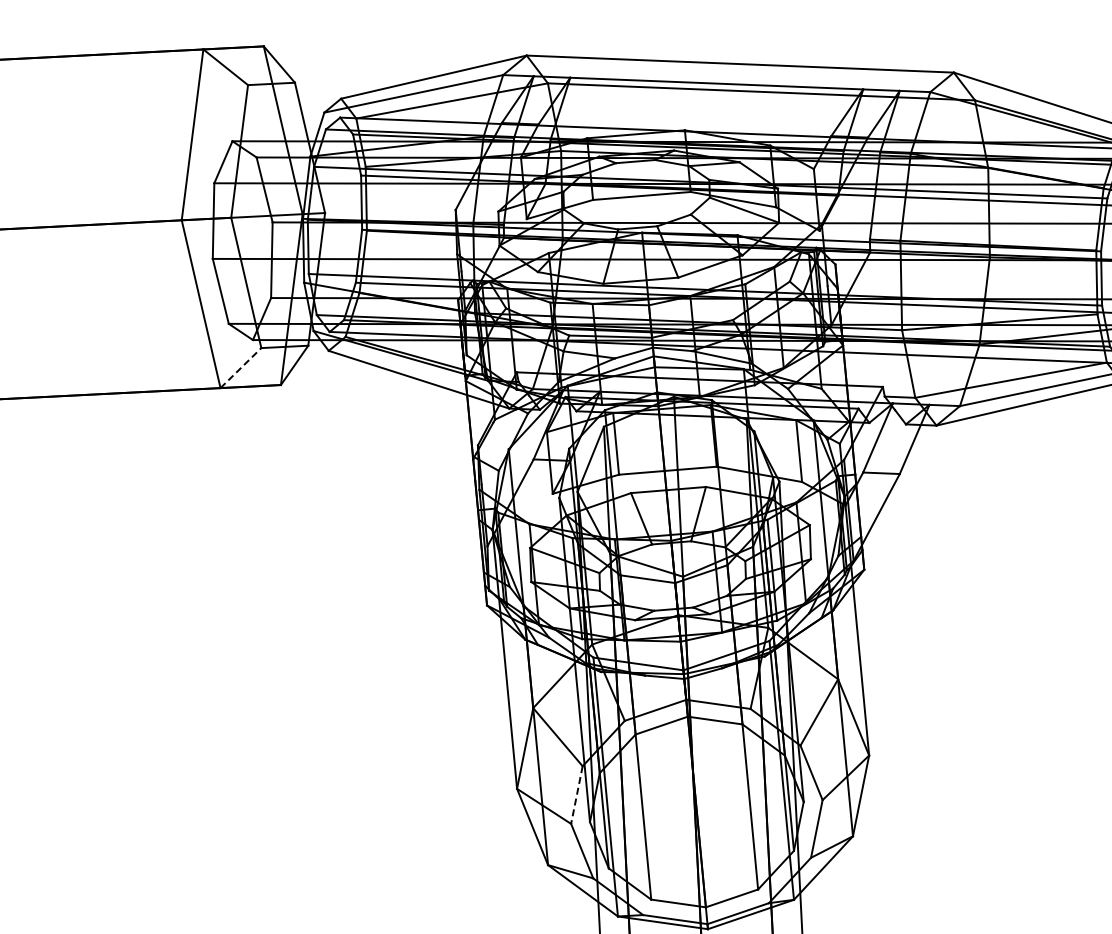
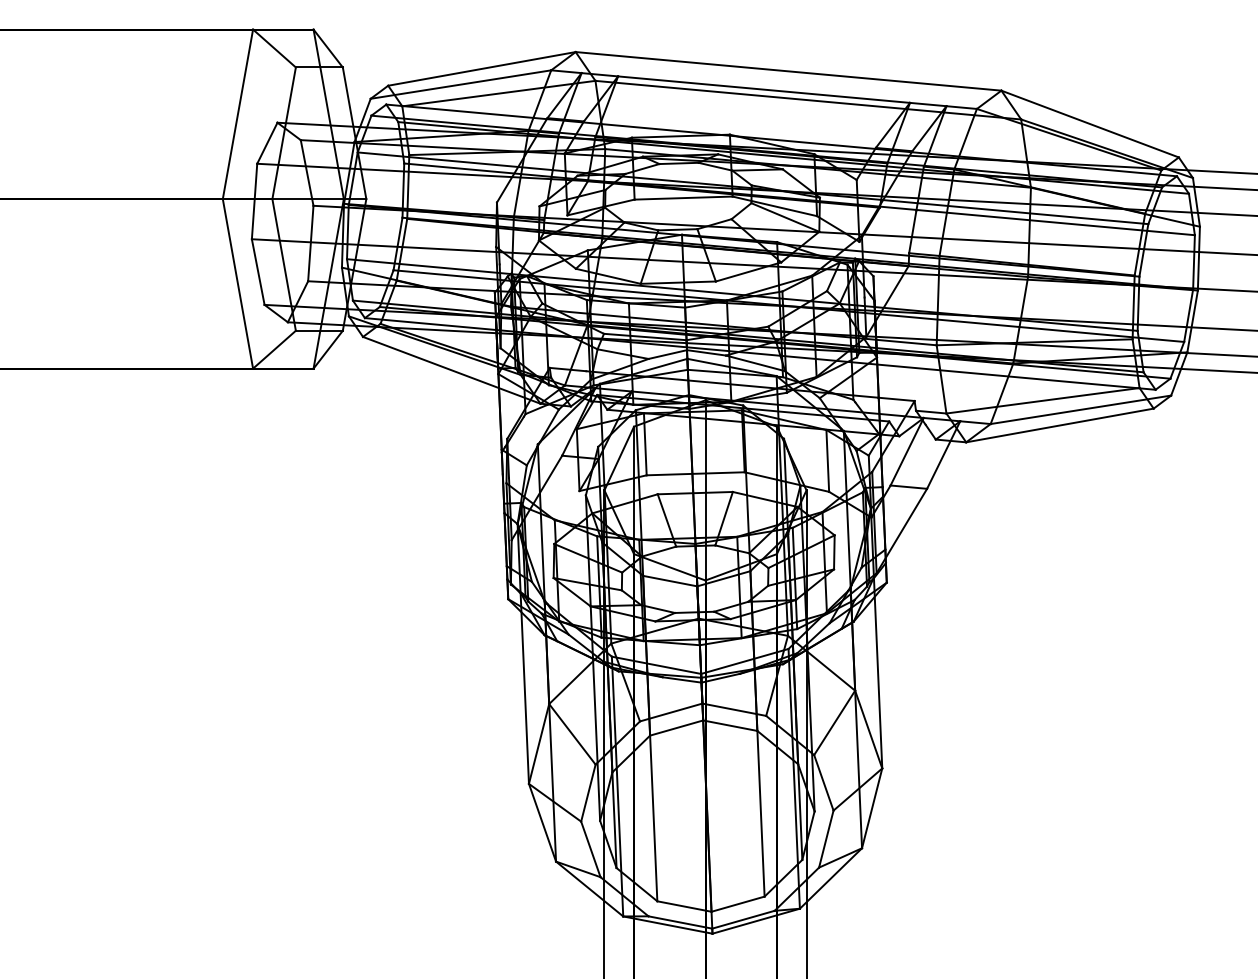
line: (240, 367) -> (274, 349), dashed -> solid
line: (577, 795) -> (588, 793), dashed -> solid

